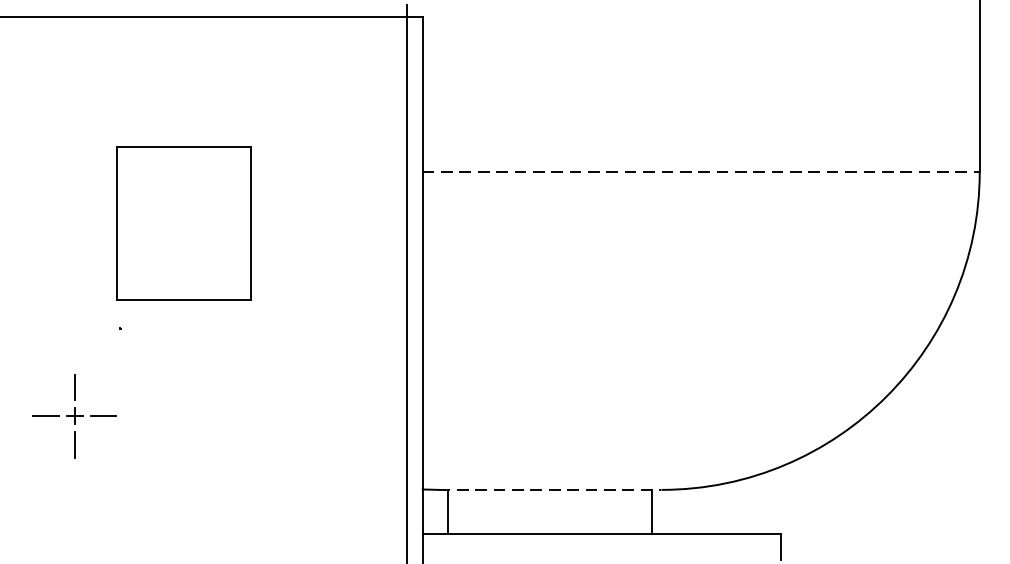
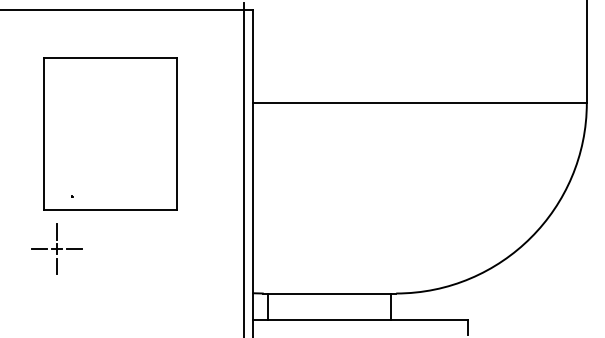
line: (702, 170) -> (420, 102), dashed -> solid
part: (184, 222) -> (110, 133), size x1.67
part: (74, 414) -> (56, 248), moved
line: (550, 489) -> (329, 293), dashed -> solid

